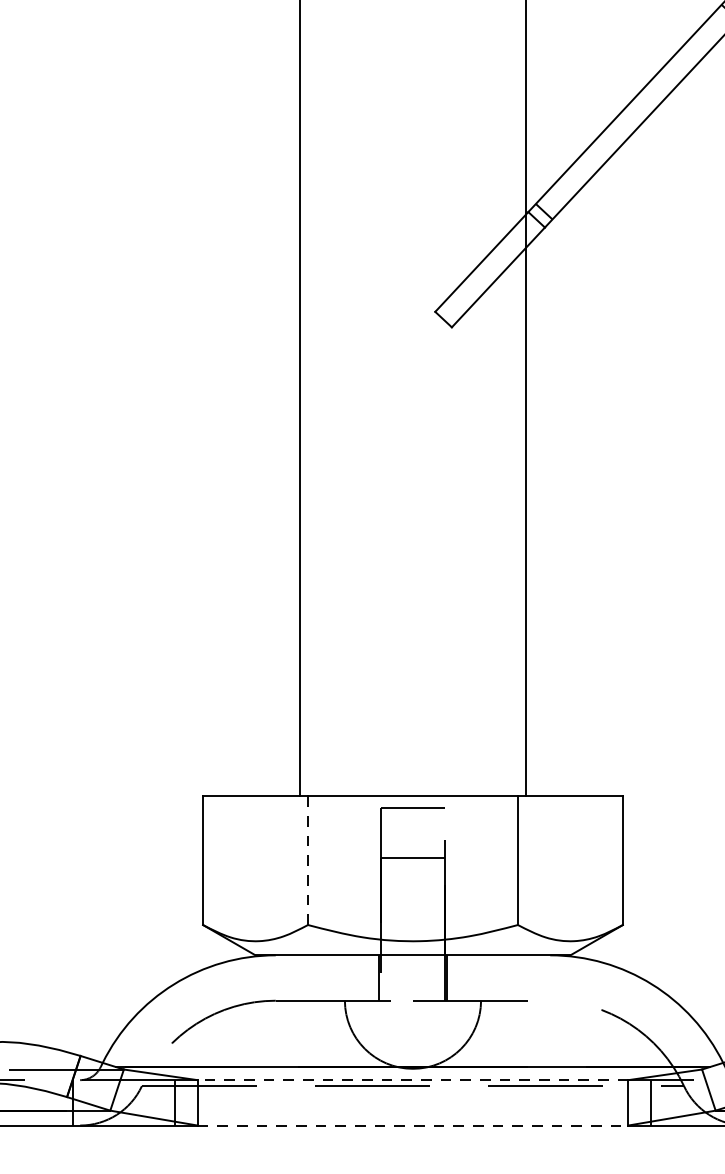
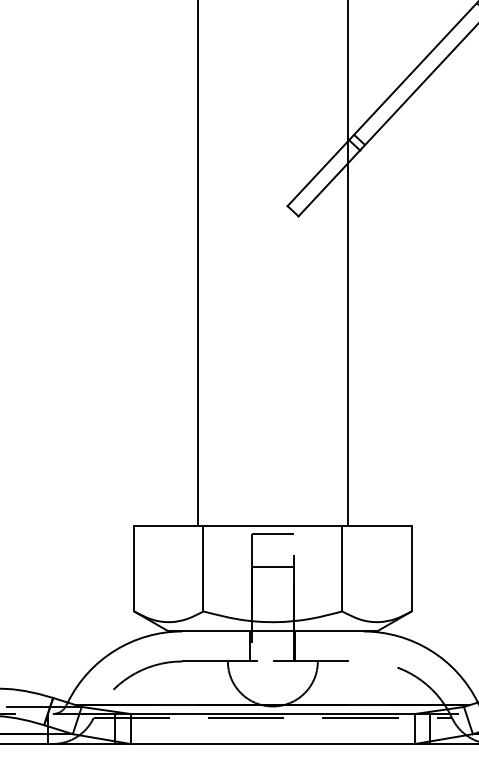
line: (308, 861) -> (203, 569), dashed -> solid
line: (412, 1079) -> (272, 713), dashed -> solid
line: (413, 1124) -> (273, 743), dashed -> solid

